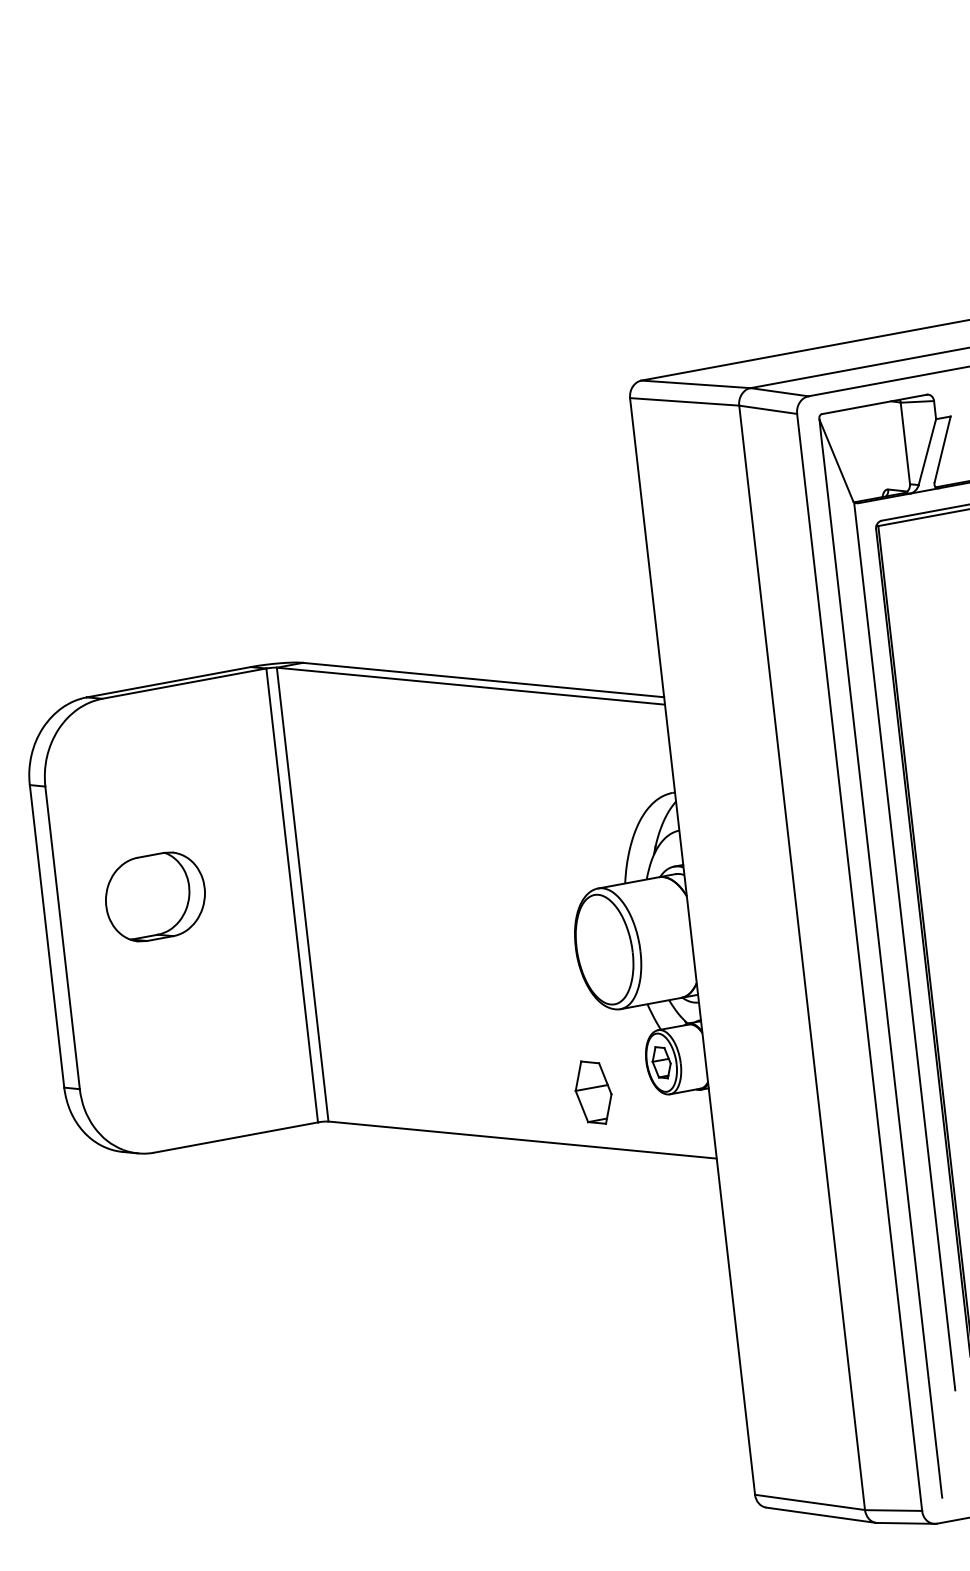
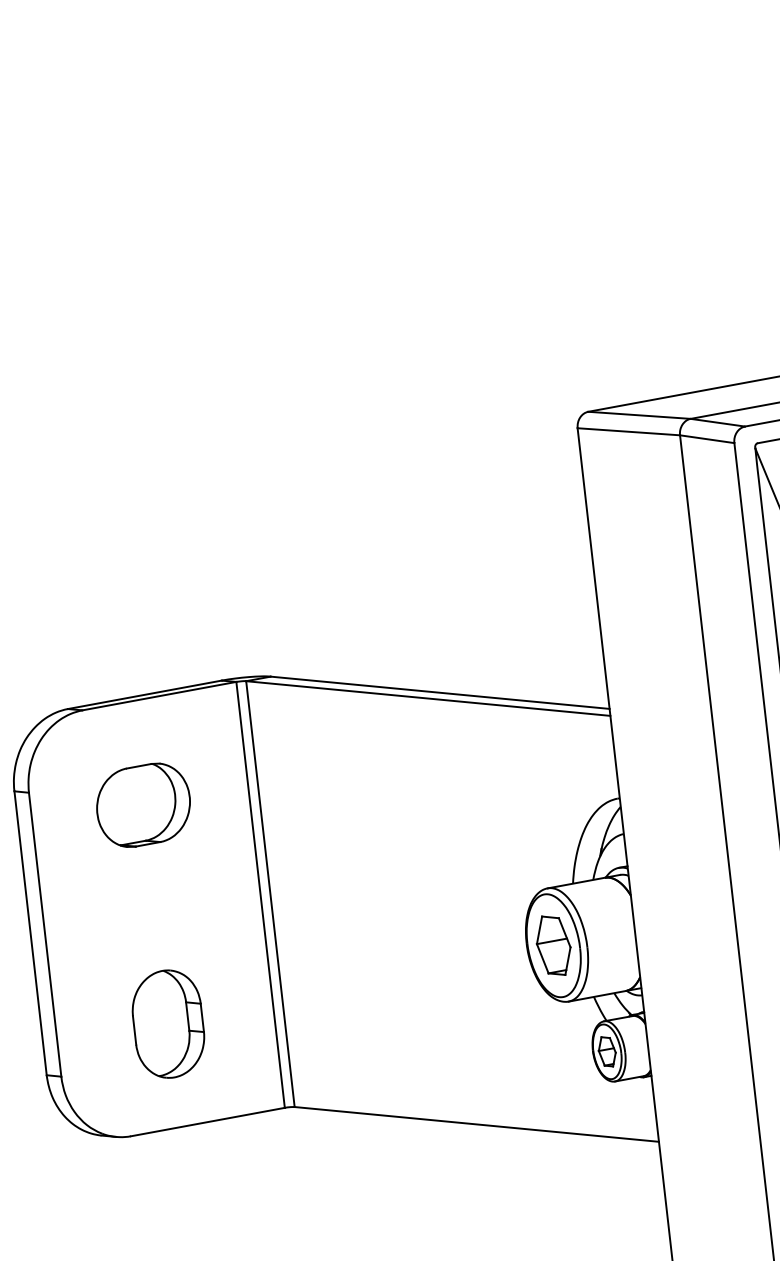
part: (155, 896) -> (143, 804), moved
part: (193, 1033) -> (167, 1024), added
part: (593, 1092) -> (553, 945), moved

